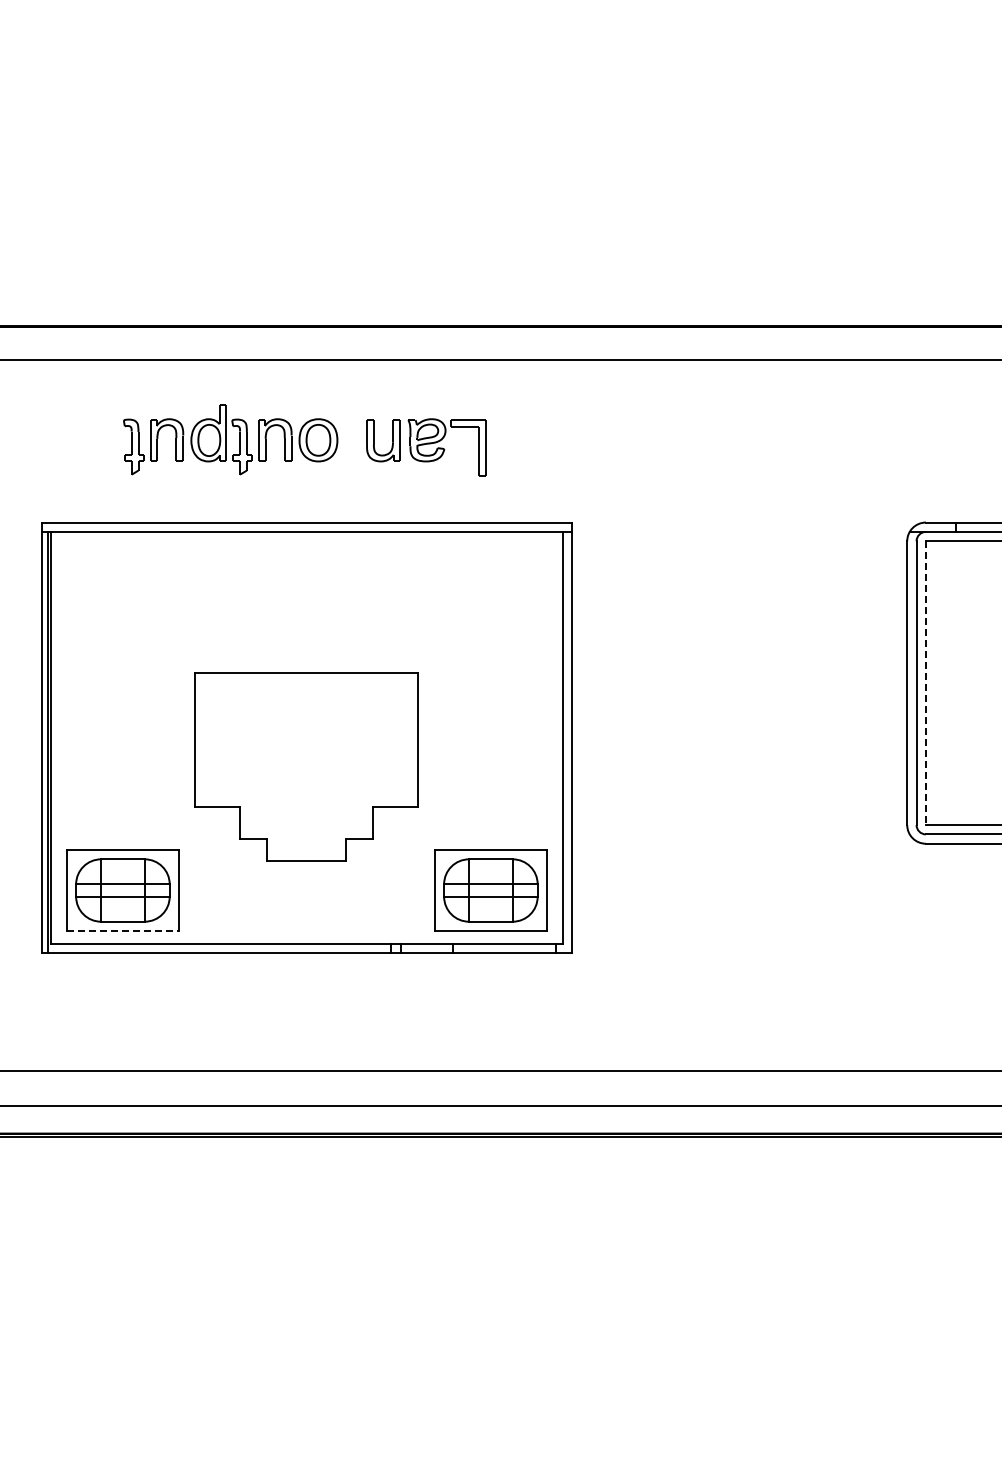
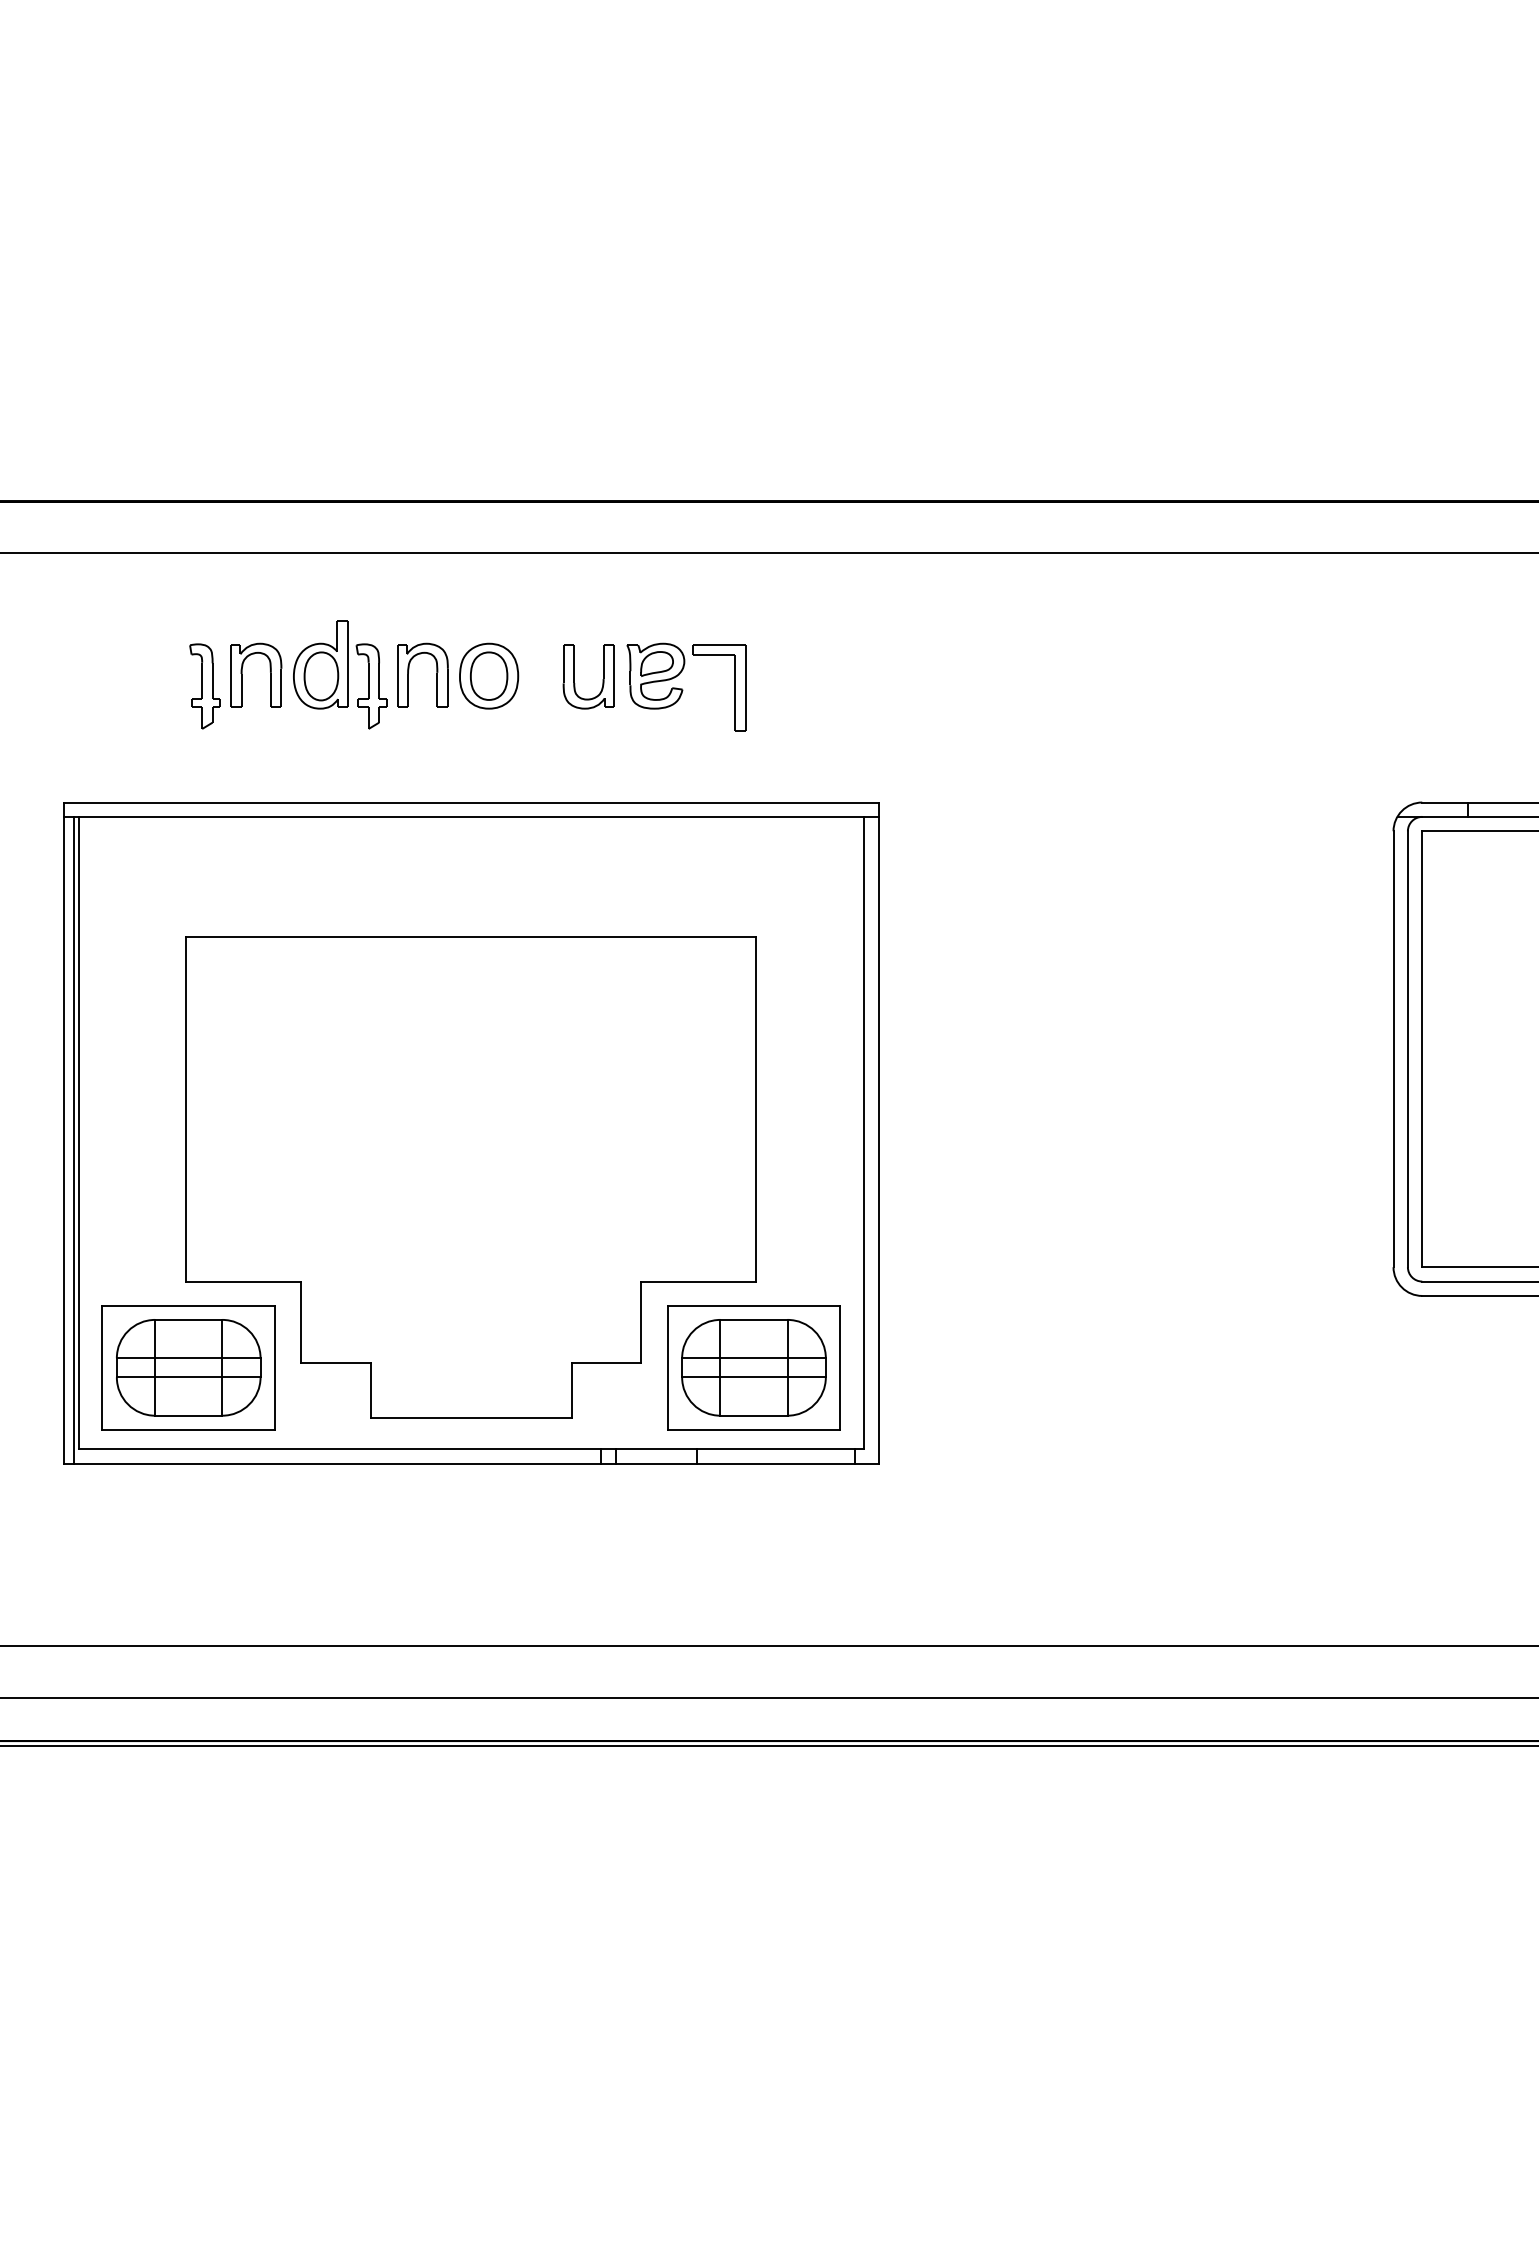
line: (925, 683) -> (1421, 1049), dashed -> solid
part: (306, 766) -> (470, 1177), size x1.67
line: (123, 931) -> (189, 1430), dashed -> solid

